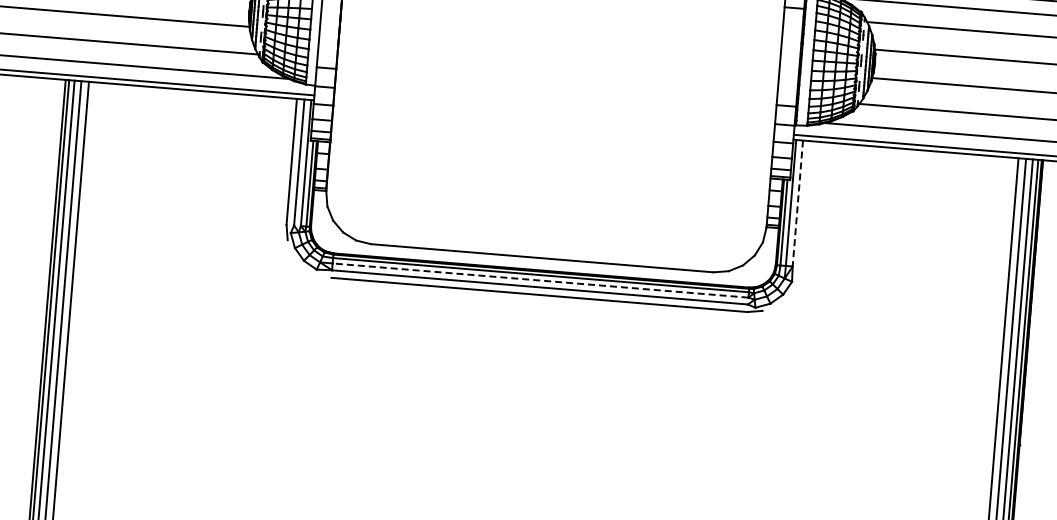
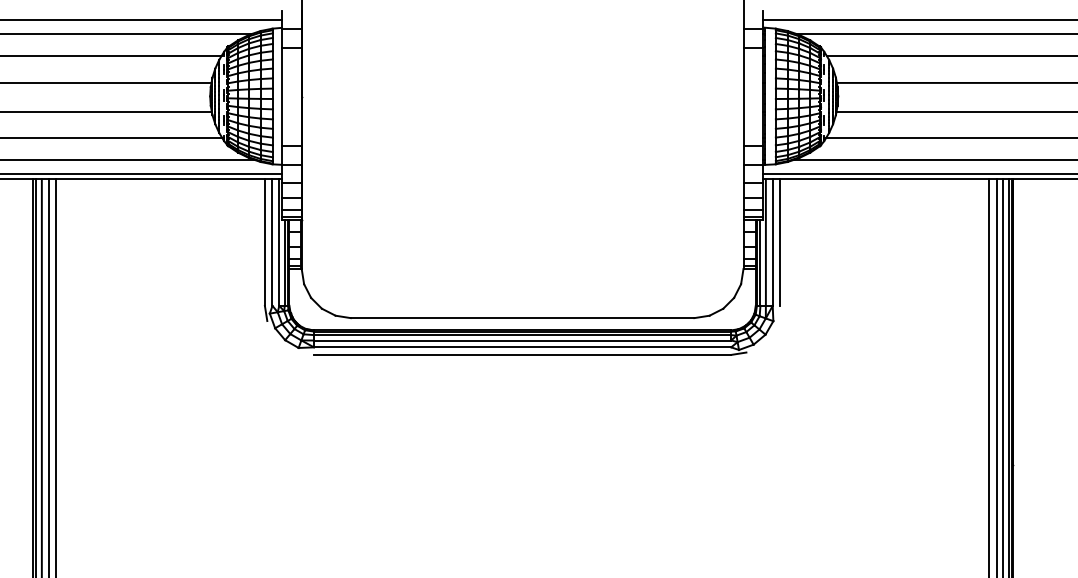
line: (797, 204) -> (772, 243), dashed -> solid
line: (805, 204) -> (780, 242), added
line: (540, 280) -> (522, 340), dashed -> solid

